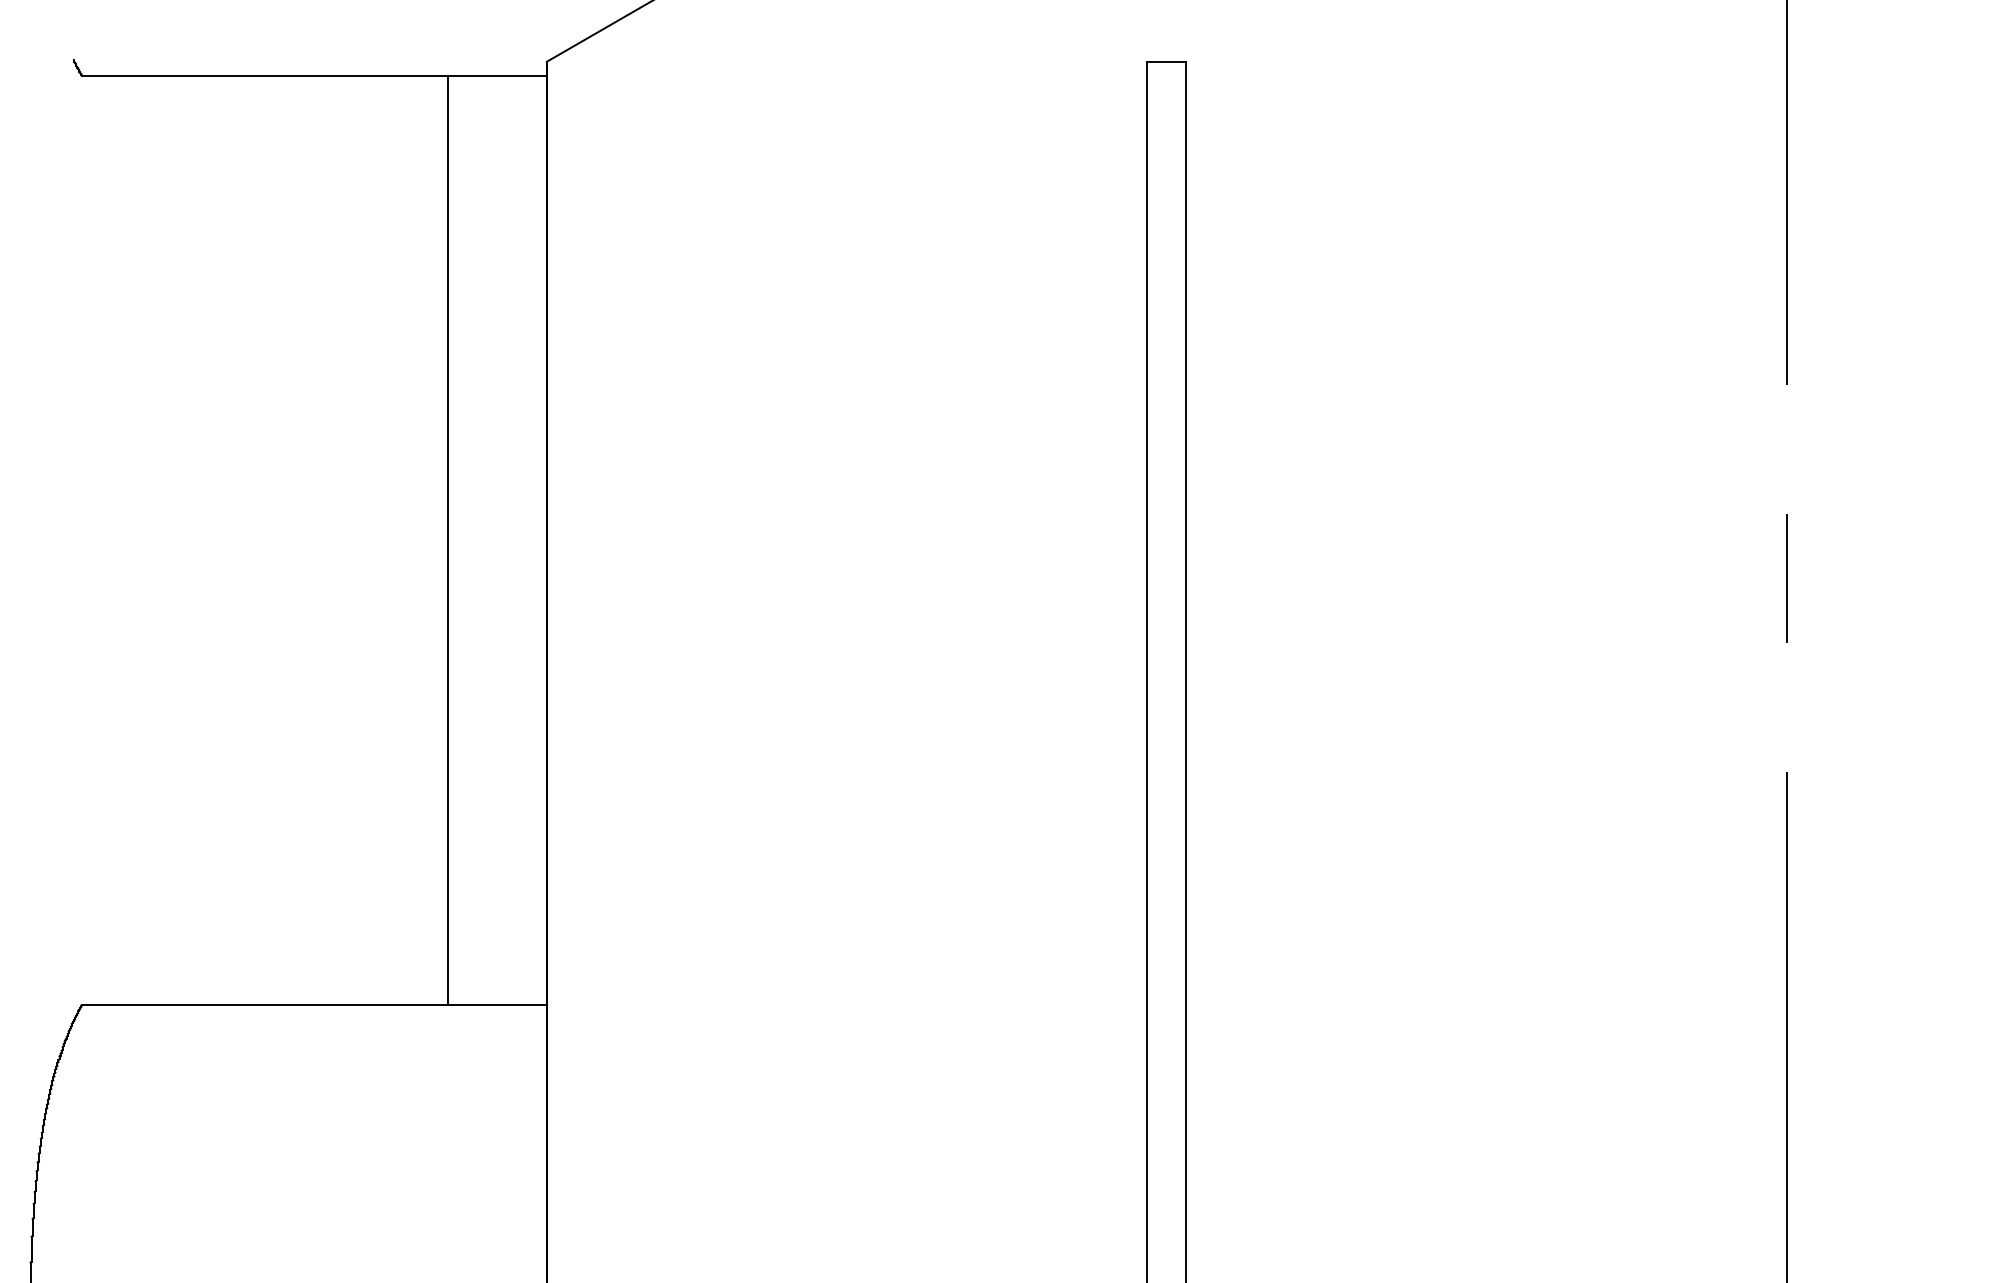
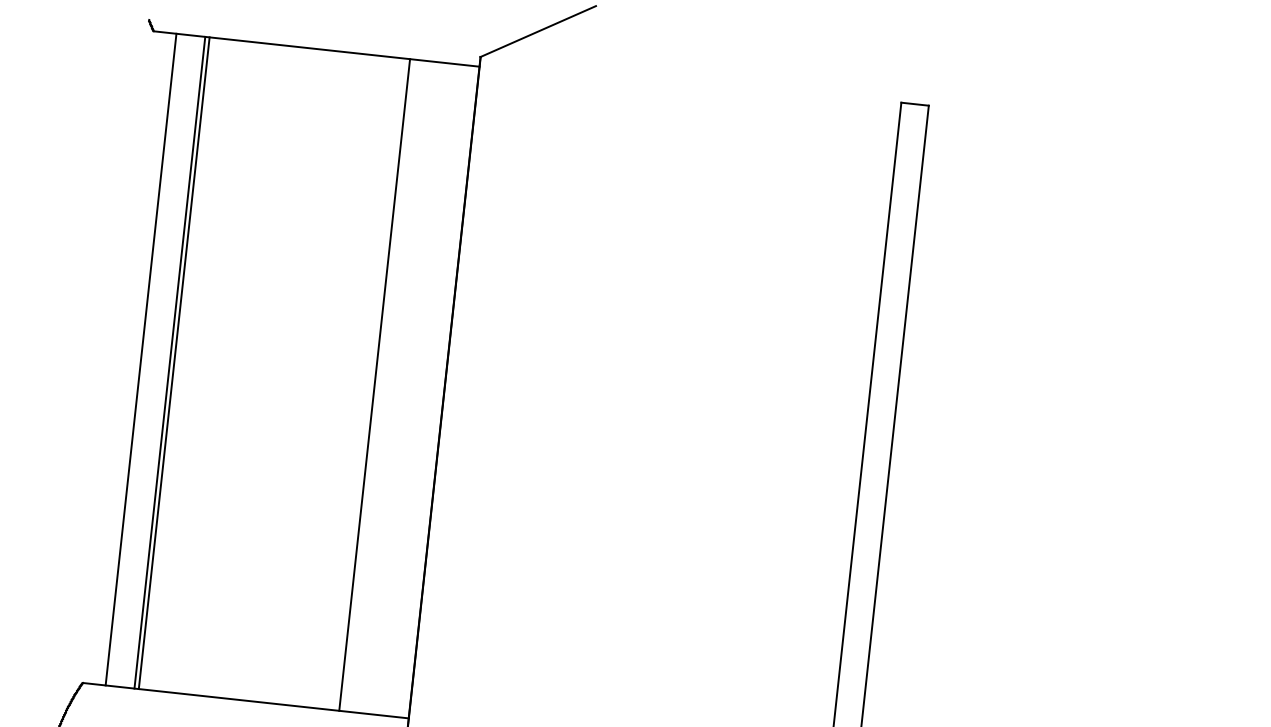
line: (114, 540) -> (141, 359), added
line: (155, 540) -> (169, 362), added
line: (161, 540) -> (174, 363), added

